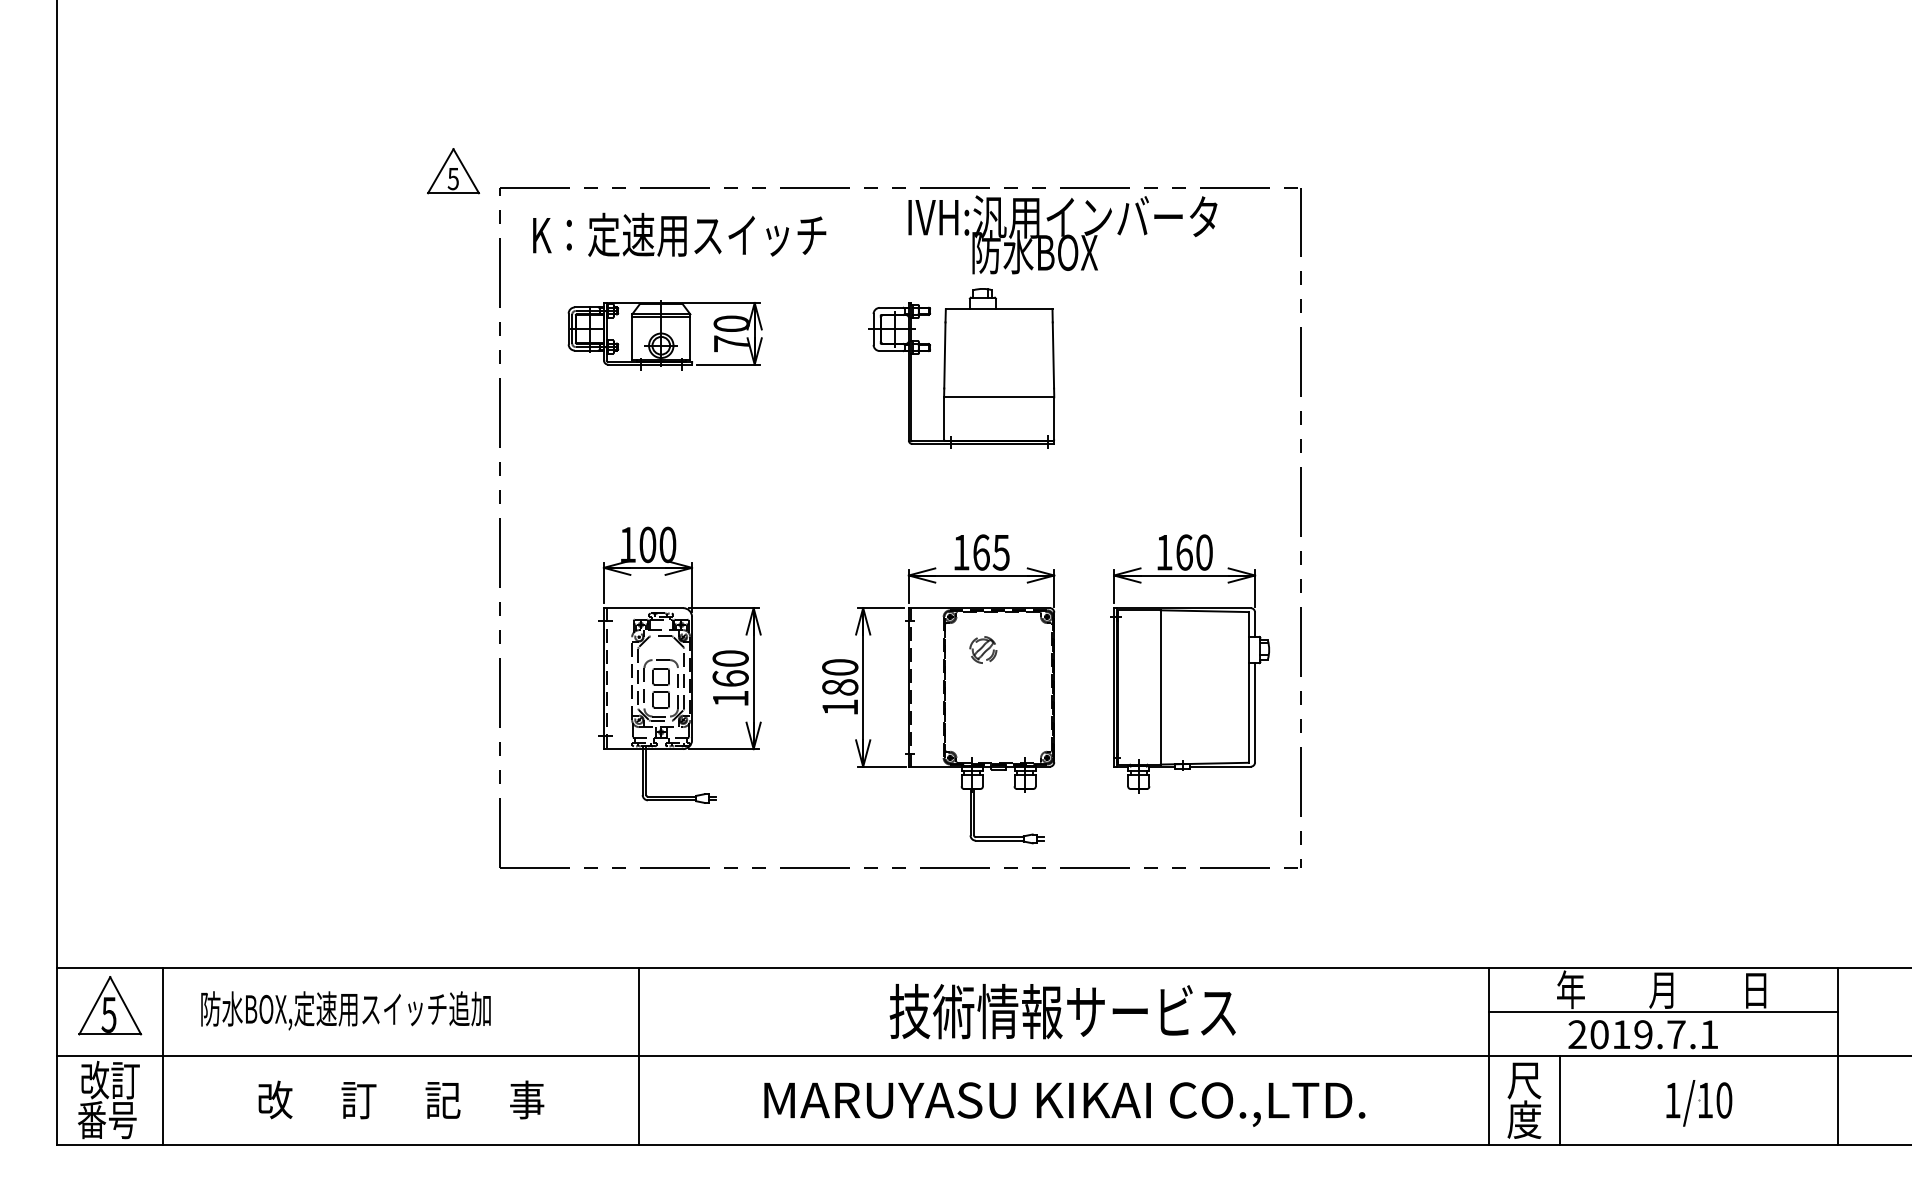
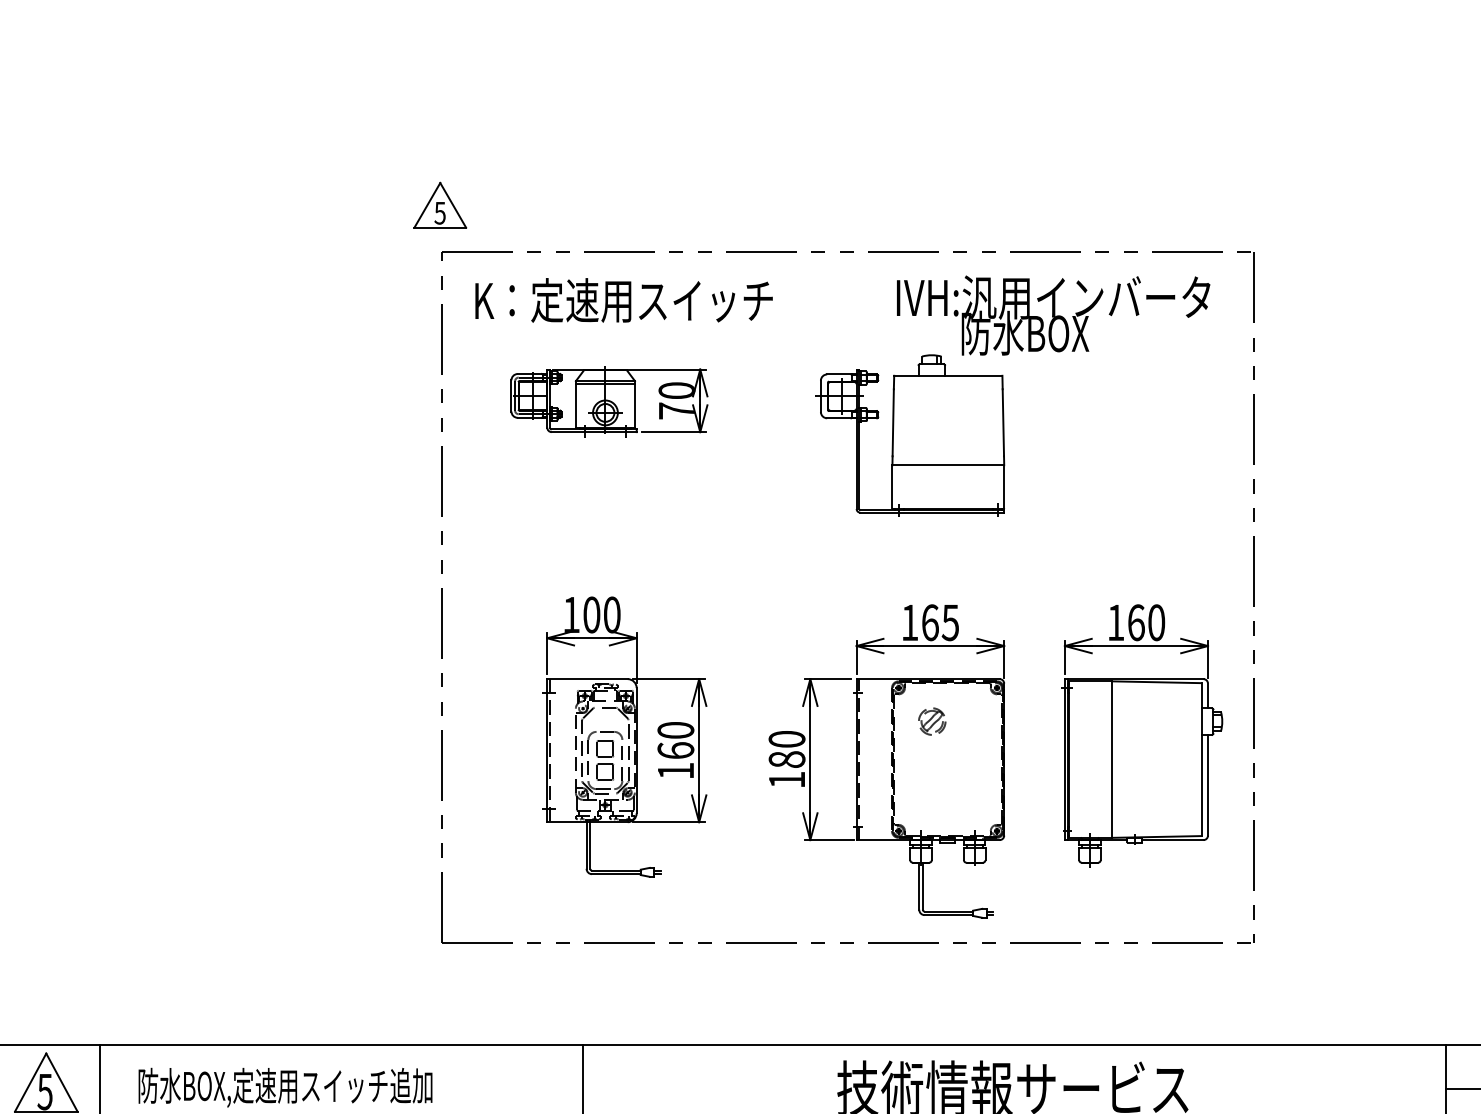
part: (453, 171) -> (440, 205), moved
text: (1062, 234) -> (1053, 315), moved

